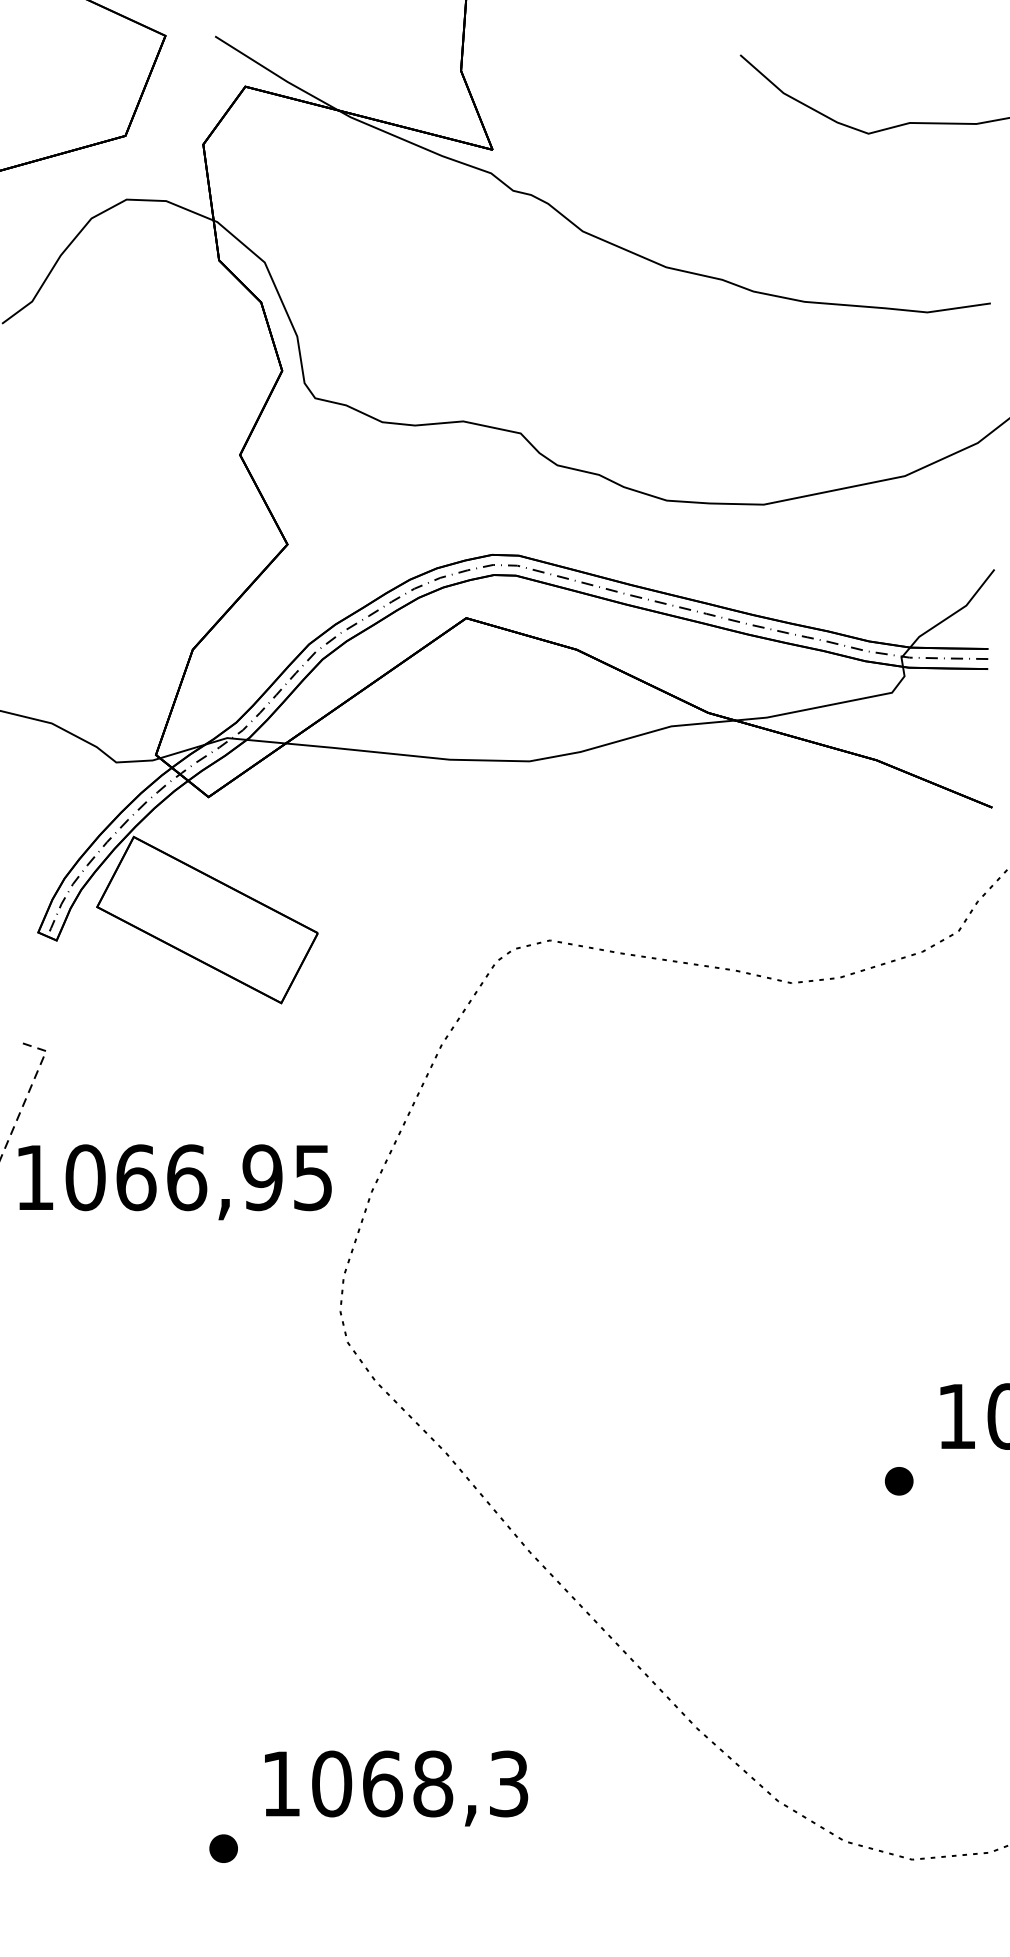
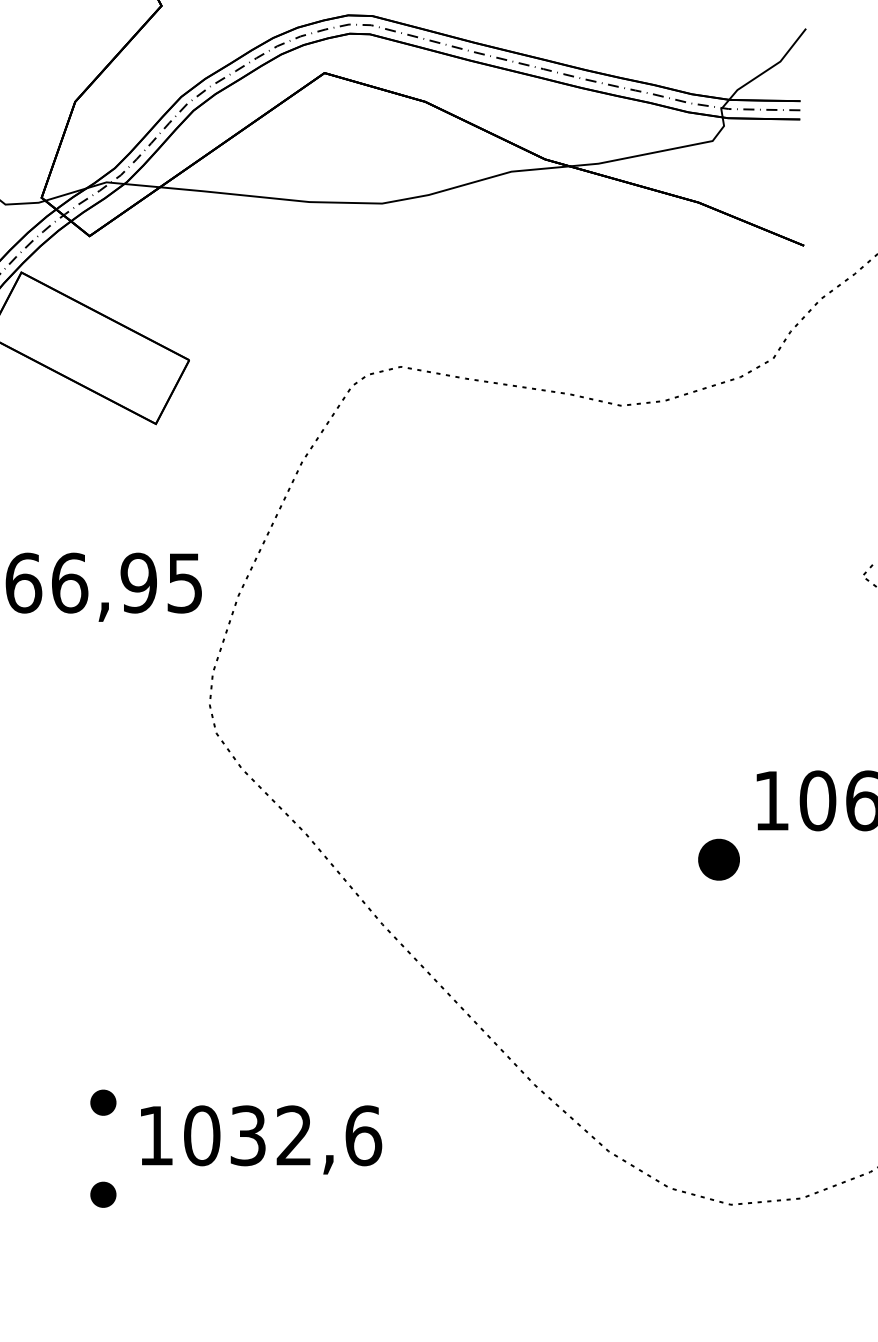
part: (899, 1481) -> (719, 860), size x1.6
part: (223, 1747) -> (103, 1102), added
text: (446, 1783) -> (306, 1135), 1068,3 -> 1032,6

